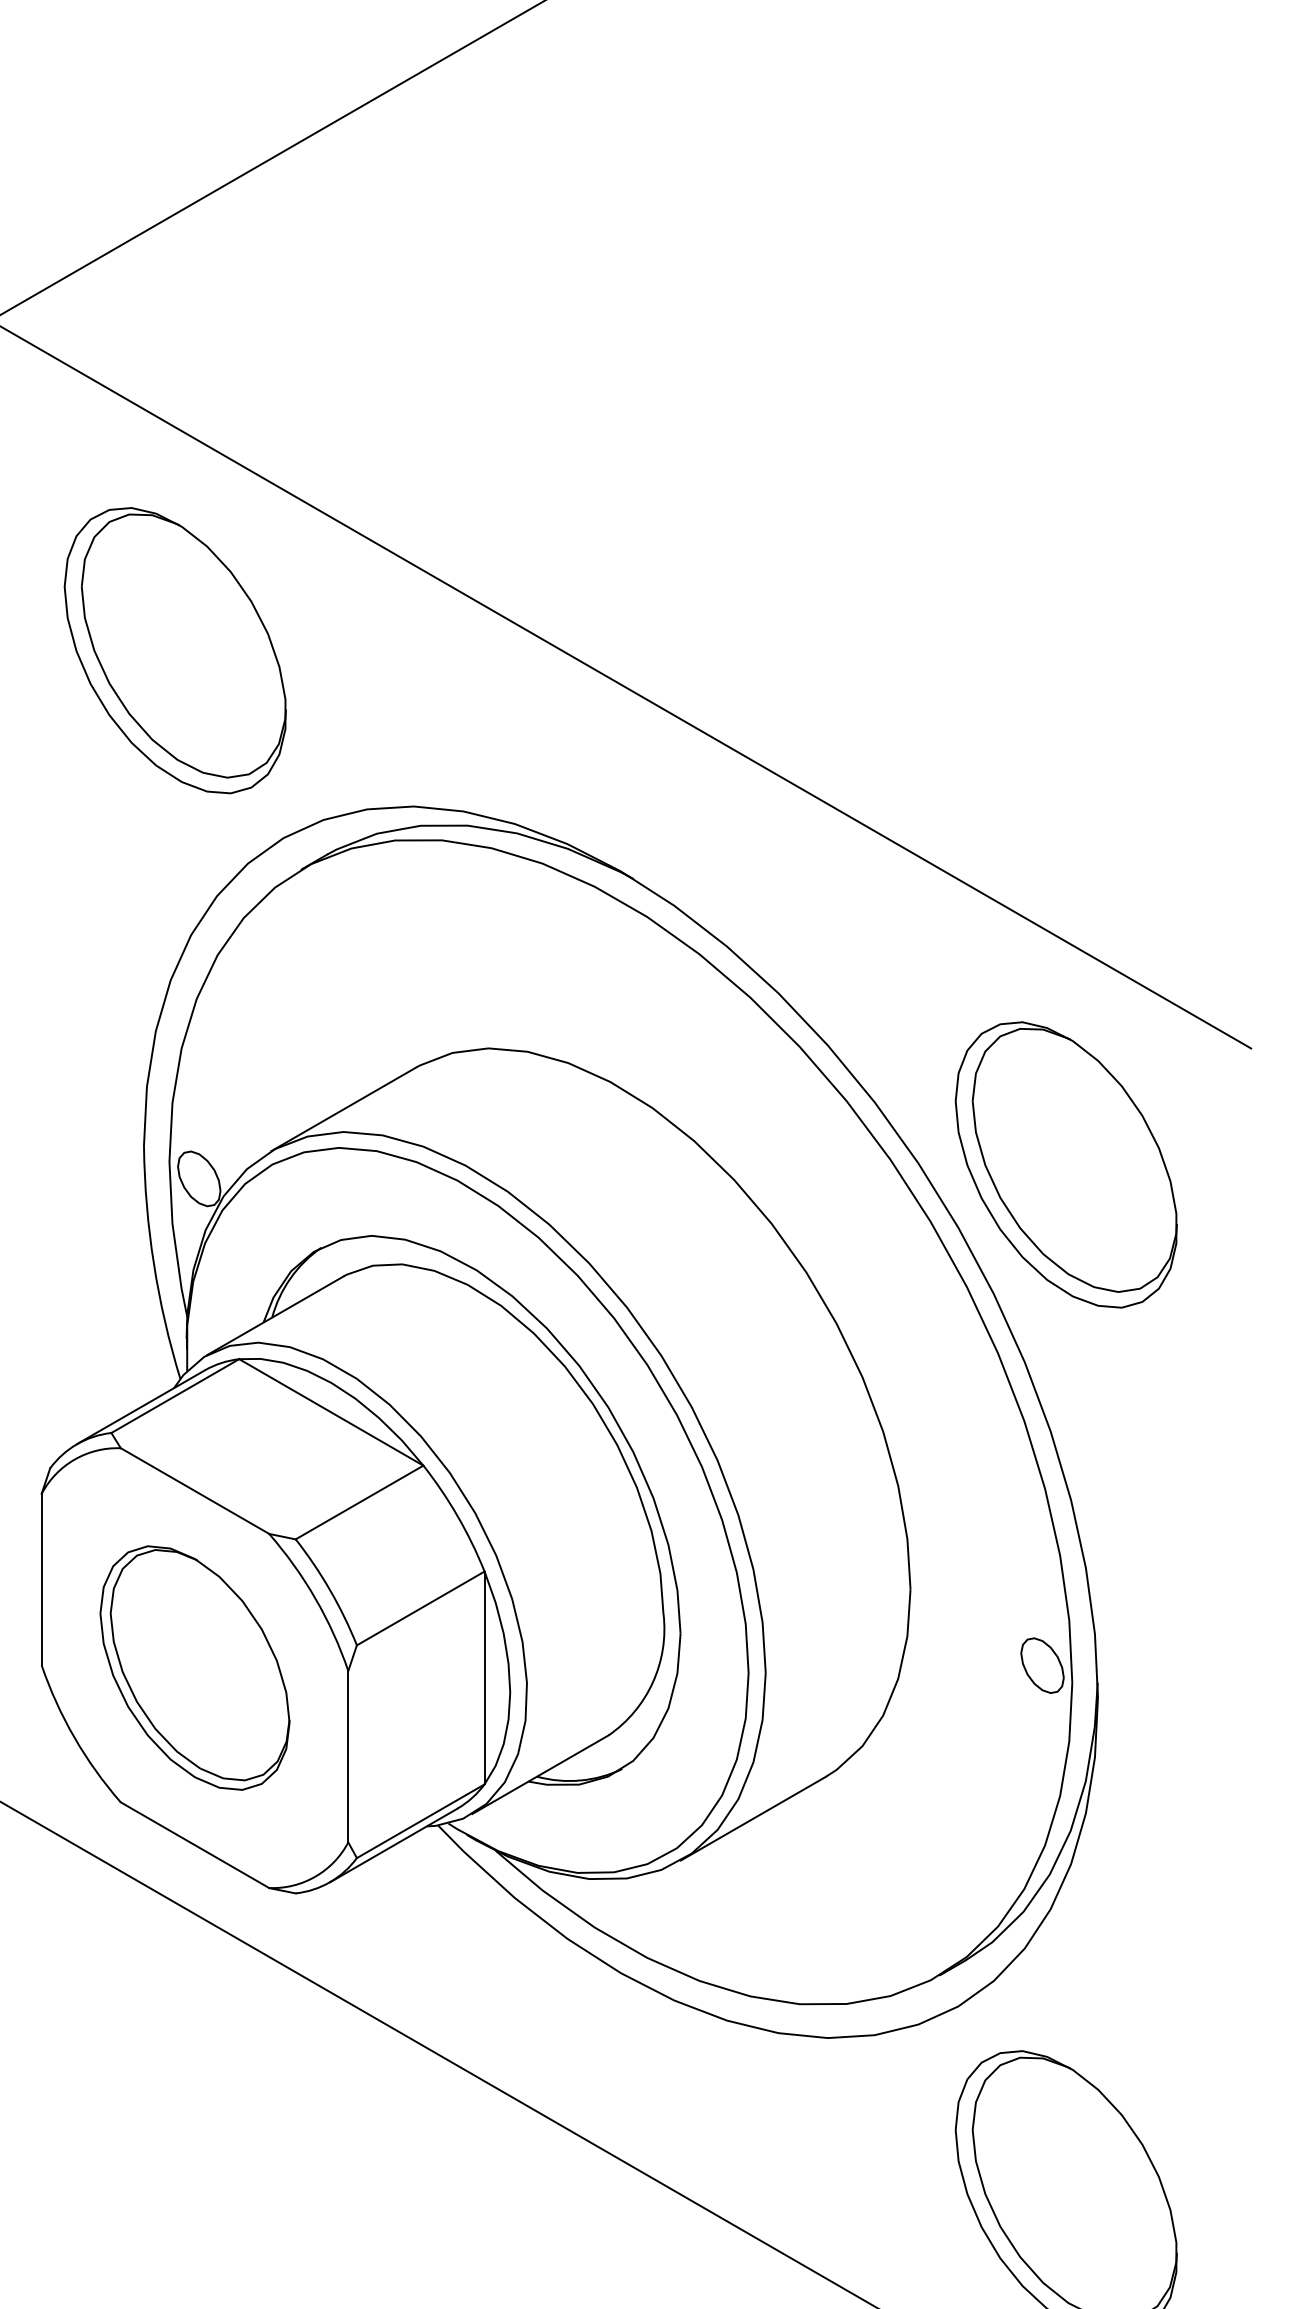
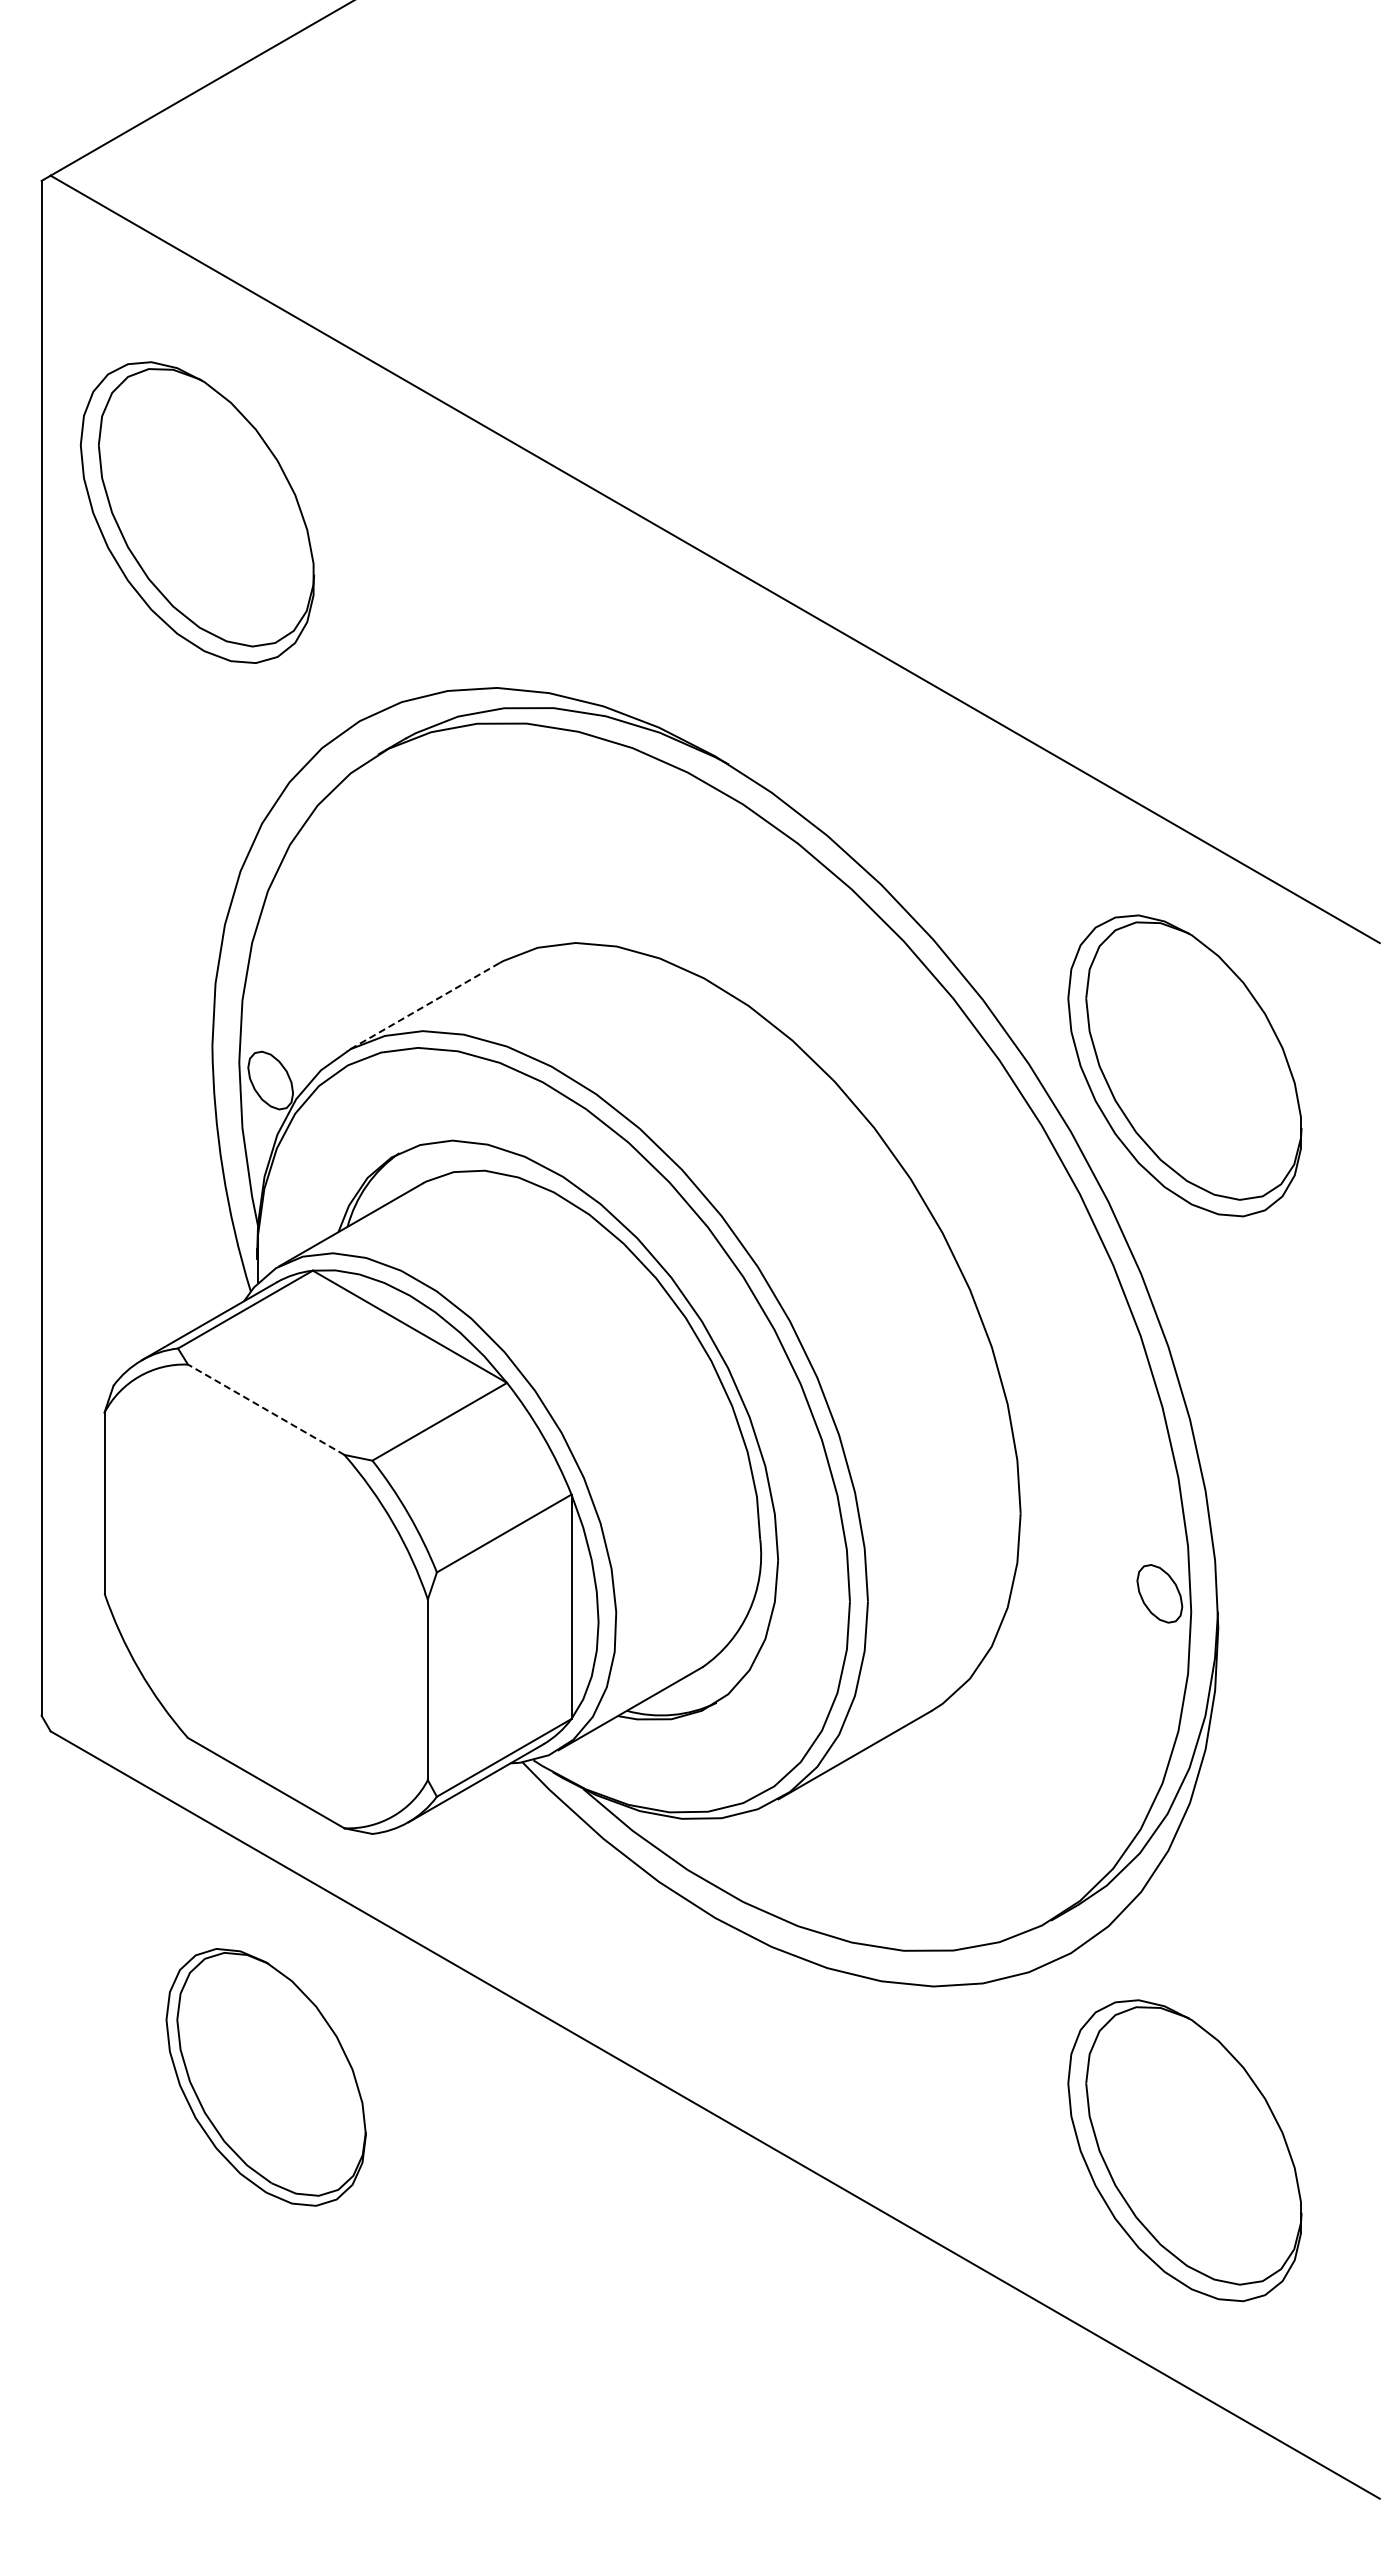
part: (175, 650) -> (197, 512), moved
line: (343, 1109) -> (422, 1007), solid -> dashed
line: (194, 1490) -> (265, 1409), solid -> dashed
part: (194, 1668) -> (265, 2077), moved

